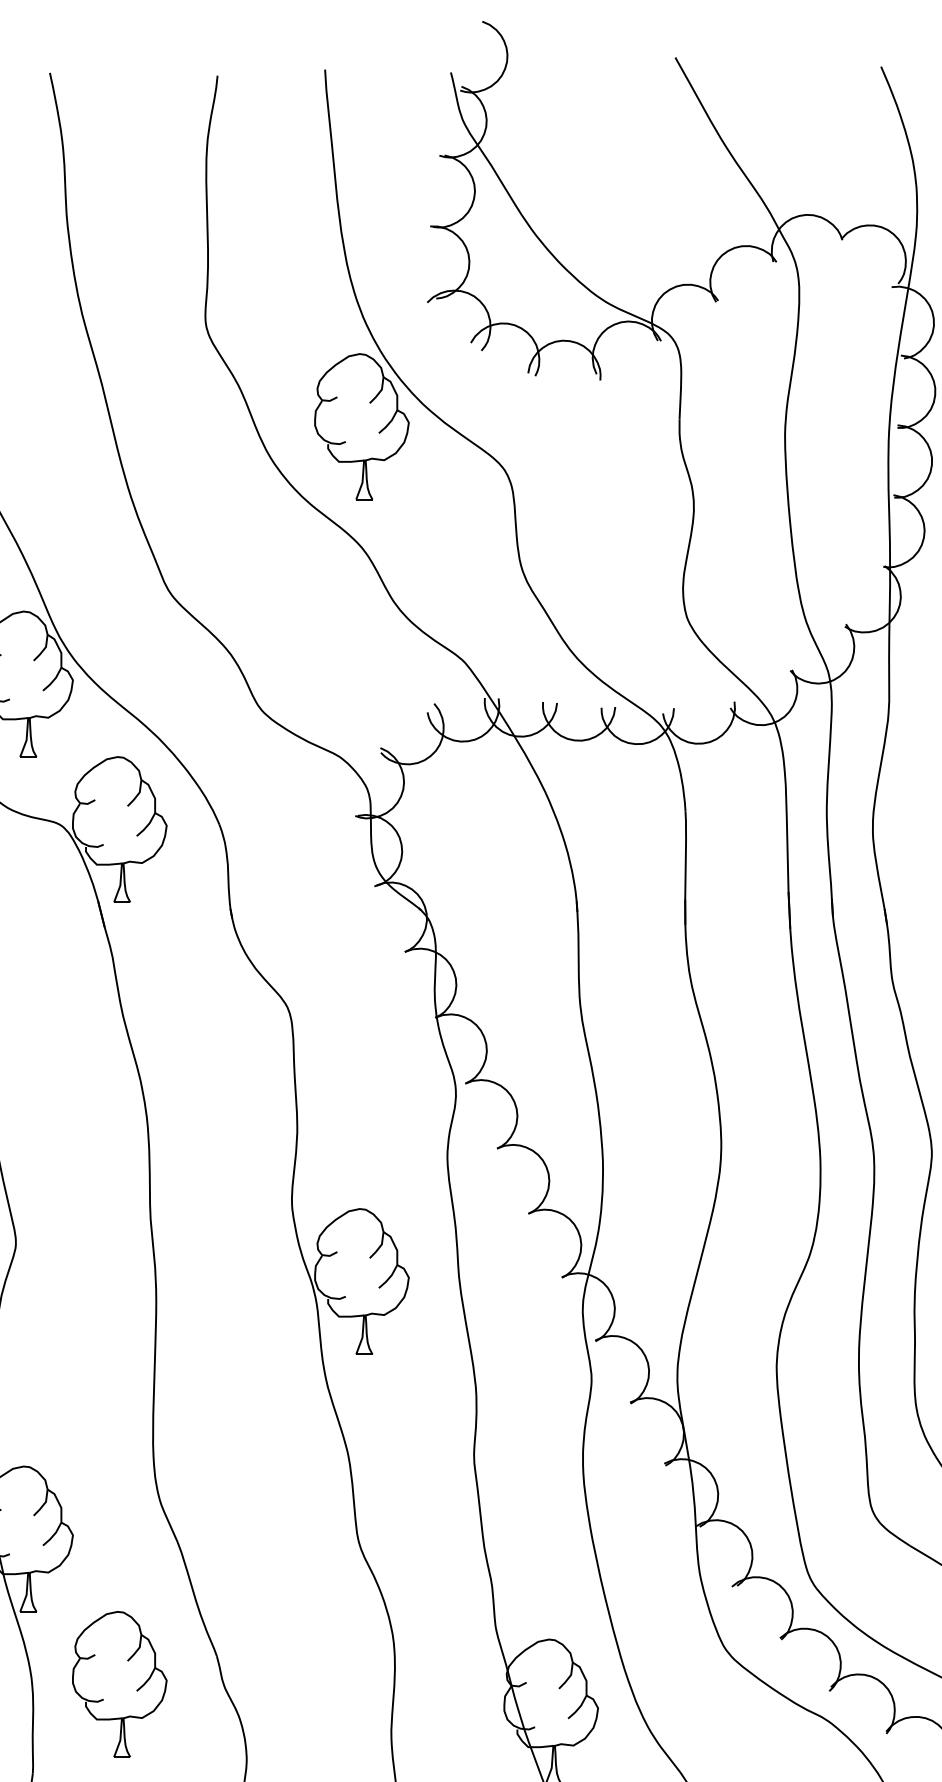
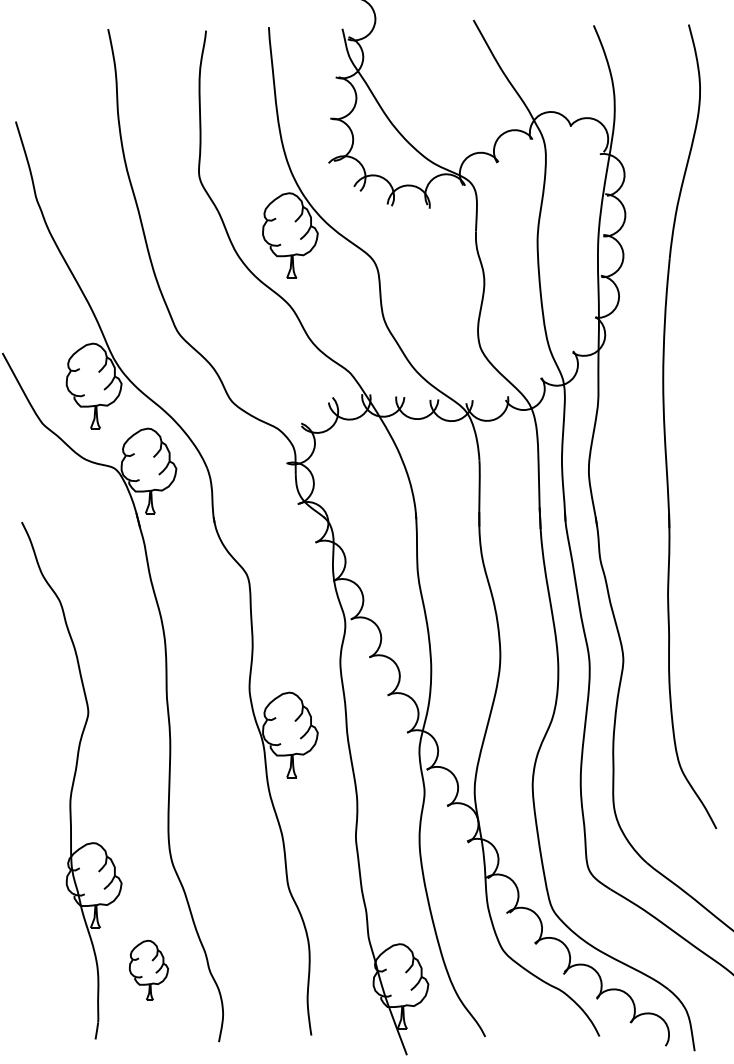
part: (118, 1684) -> (148, 970), size x0.7

